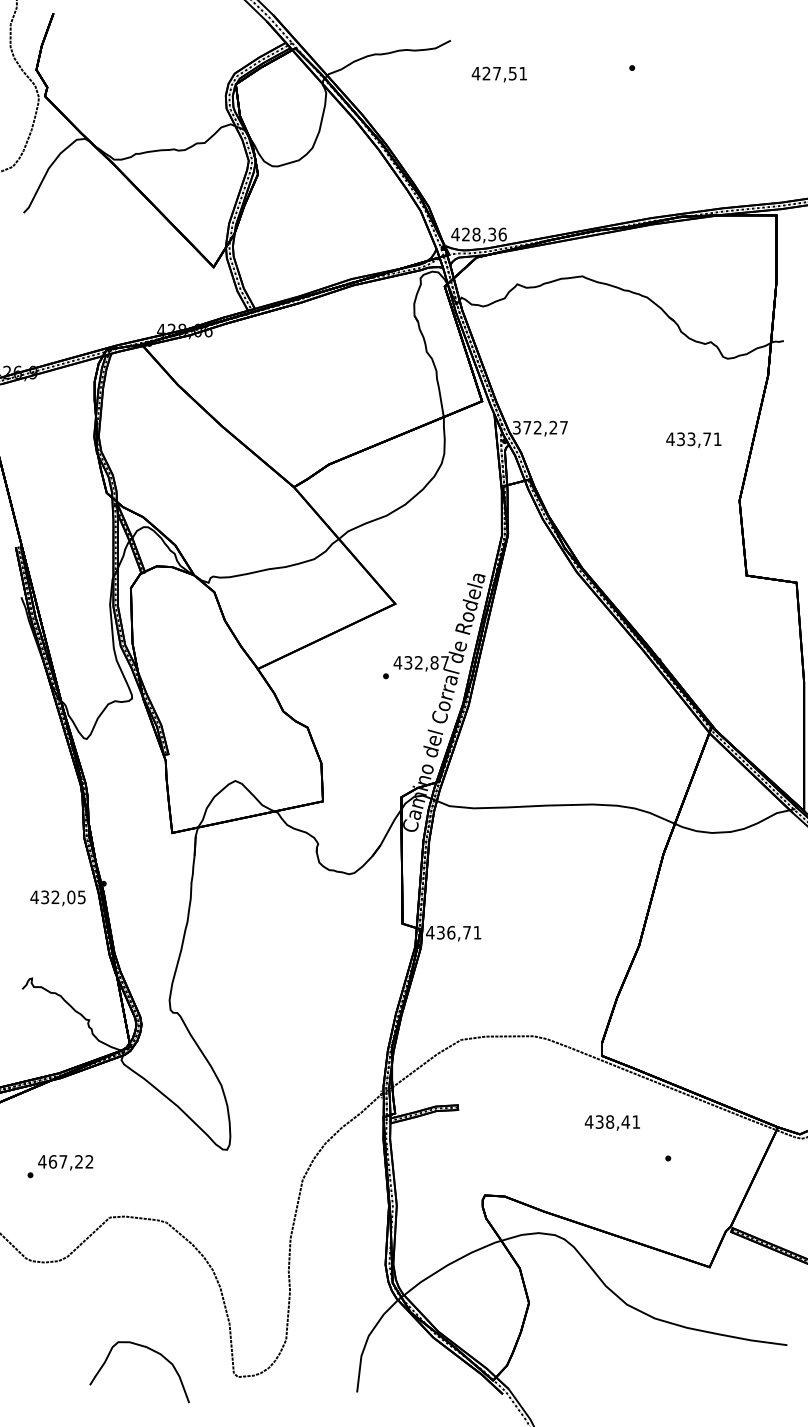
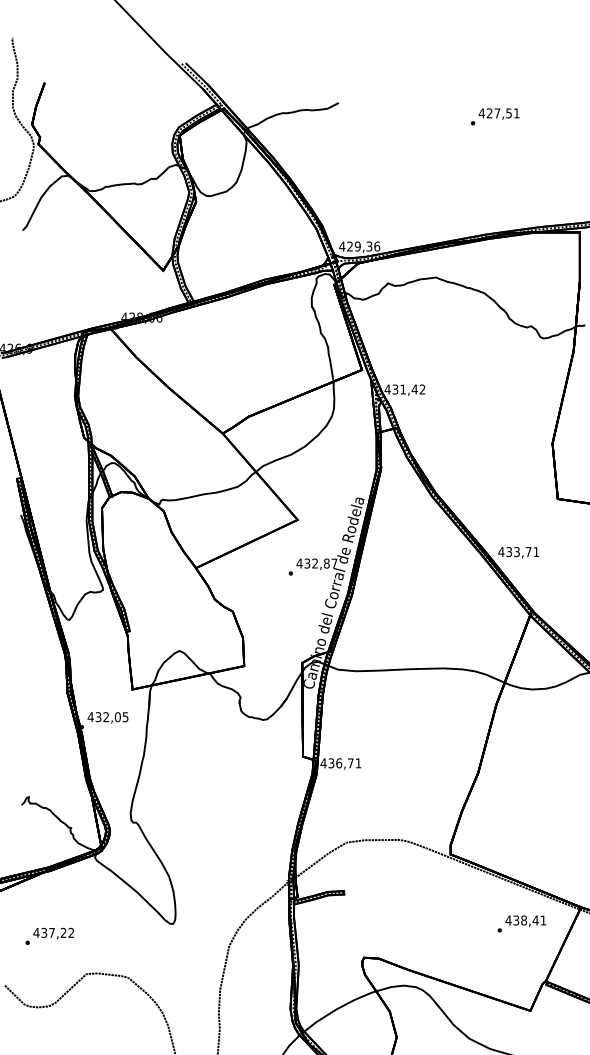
text: (498, 74) -> (498, 114), moved
text: (476, 234) -> (357, 246), 428,36 -> 429,36
text: (539, 427) -> (404, 389), 372,27 -> 431,42
text: (693, 439) -> (518, 552), moved
text: (57, 898) -> (107, 718), moved
text: (611, 1122) -> (525, 920), moved
text: (52, 1161) -> (43, 932), 467,22 -> 437,22

